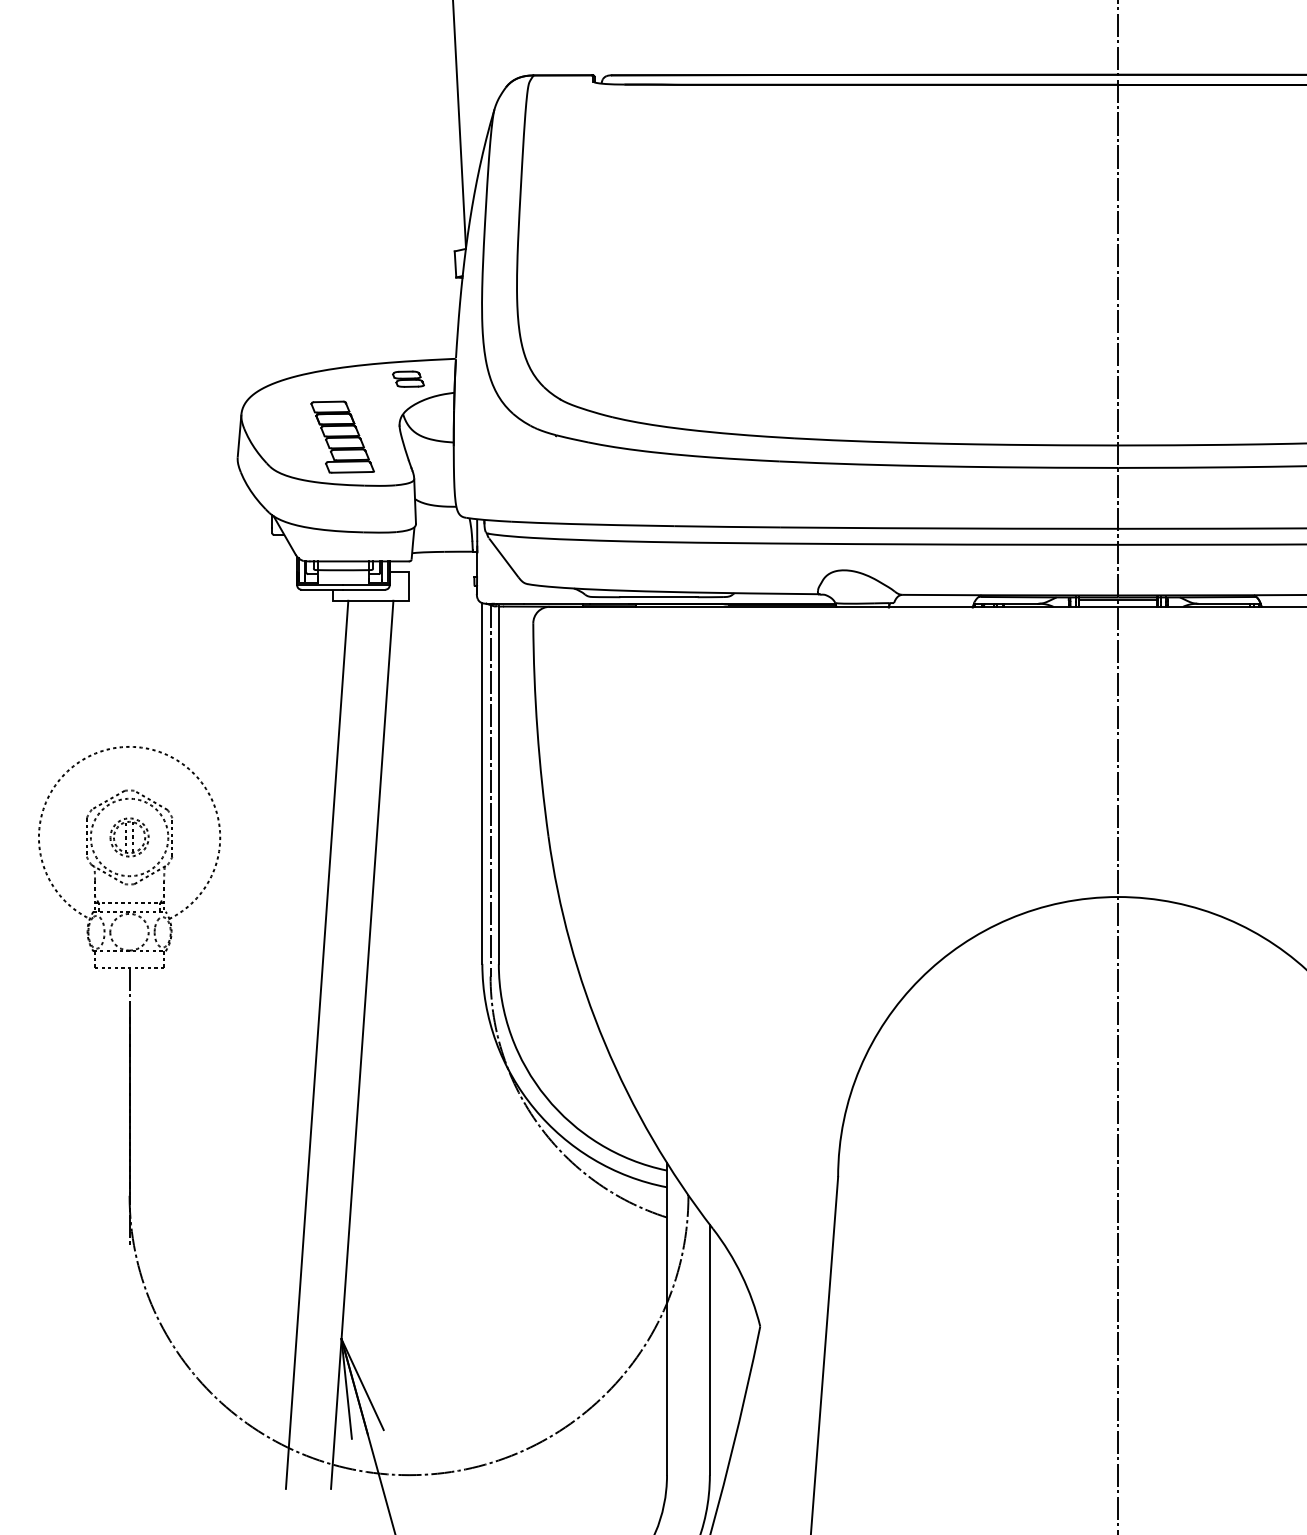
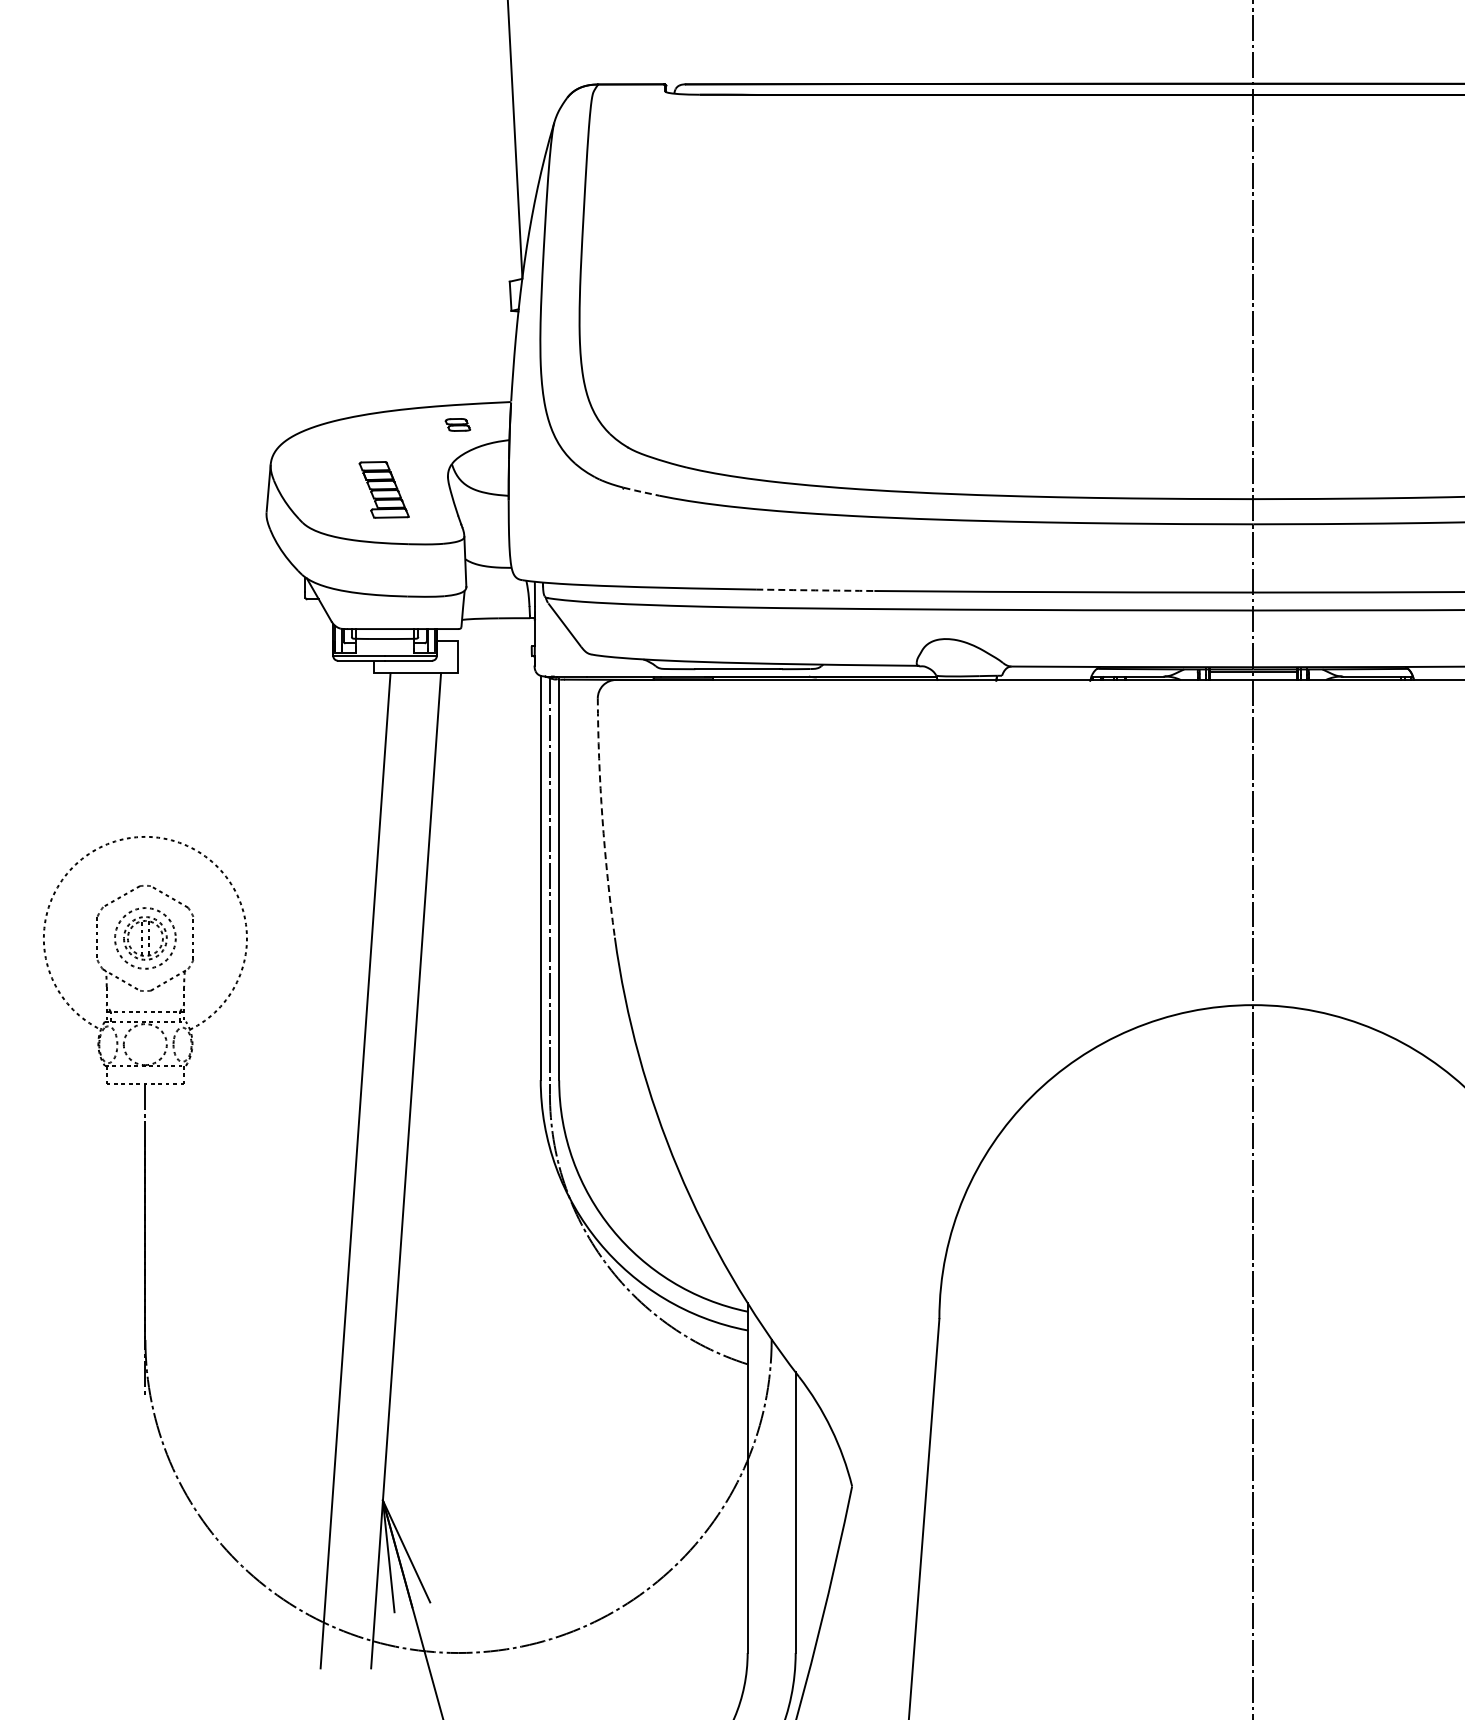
part: (408, 378) -> (457, 424), size x0.7
part: (342, 436) -> (384, 489), size x0.7
line: (572, 438) -> (641, 491), solid -> dashed
arc: (727, 526) -> (815, 590), solid -> dashed
arc: (537, 730) -> (602, 818), solid -> dashed
circle: (129, 837) -> (145, 938), size x0.7

